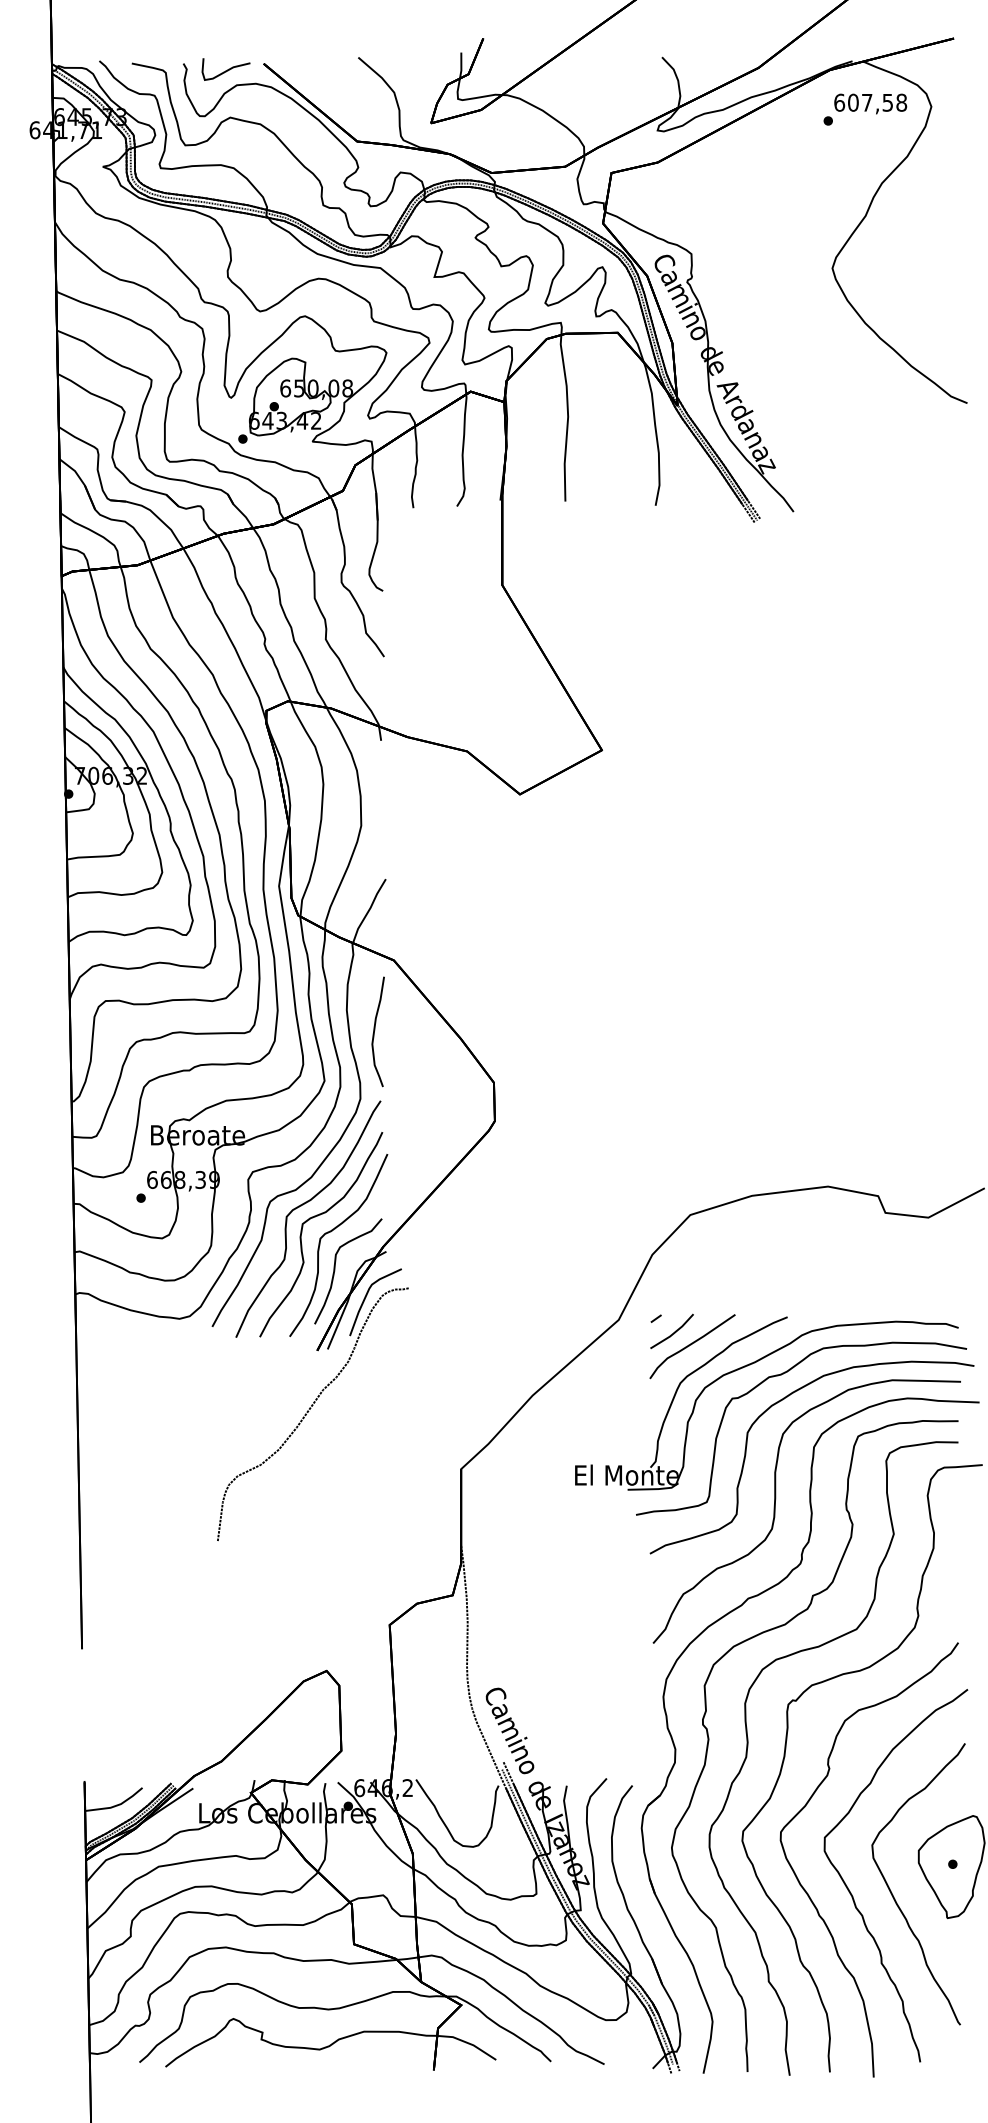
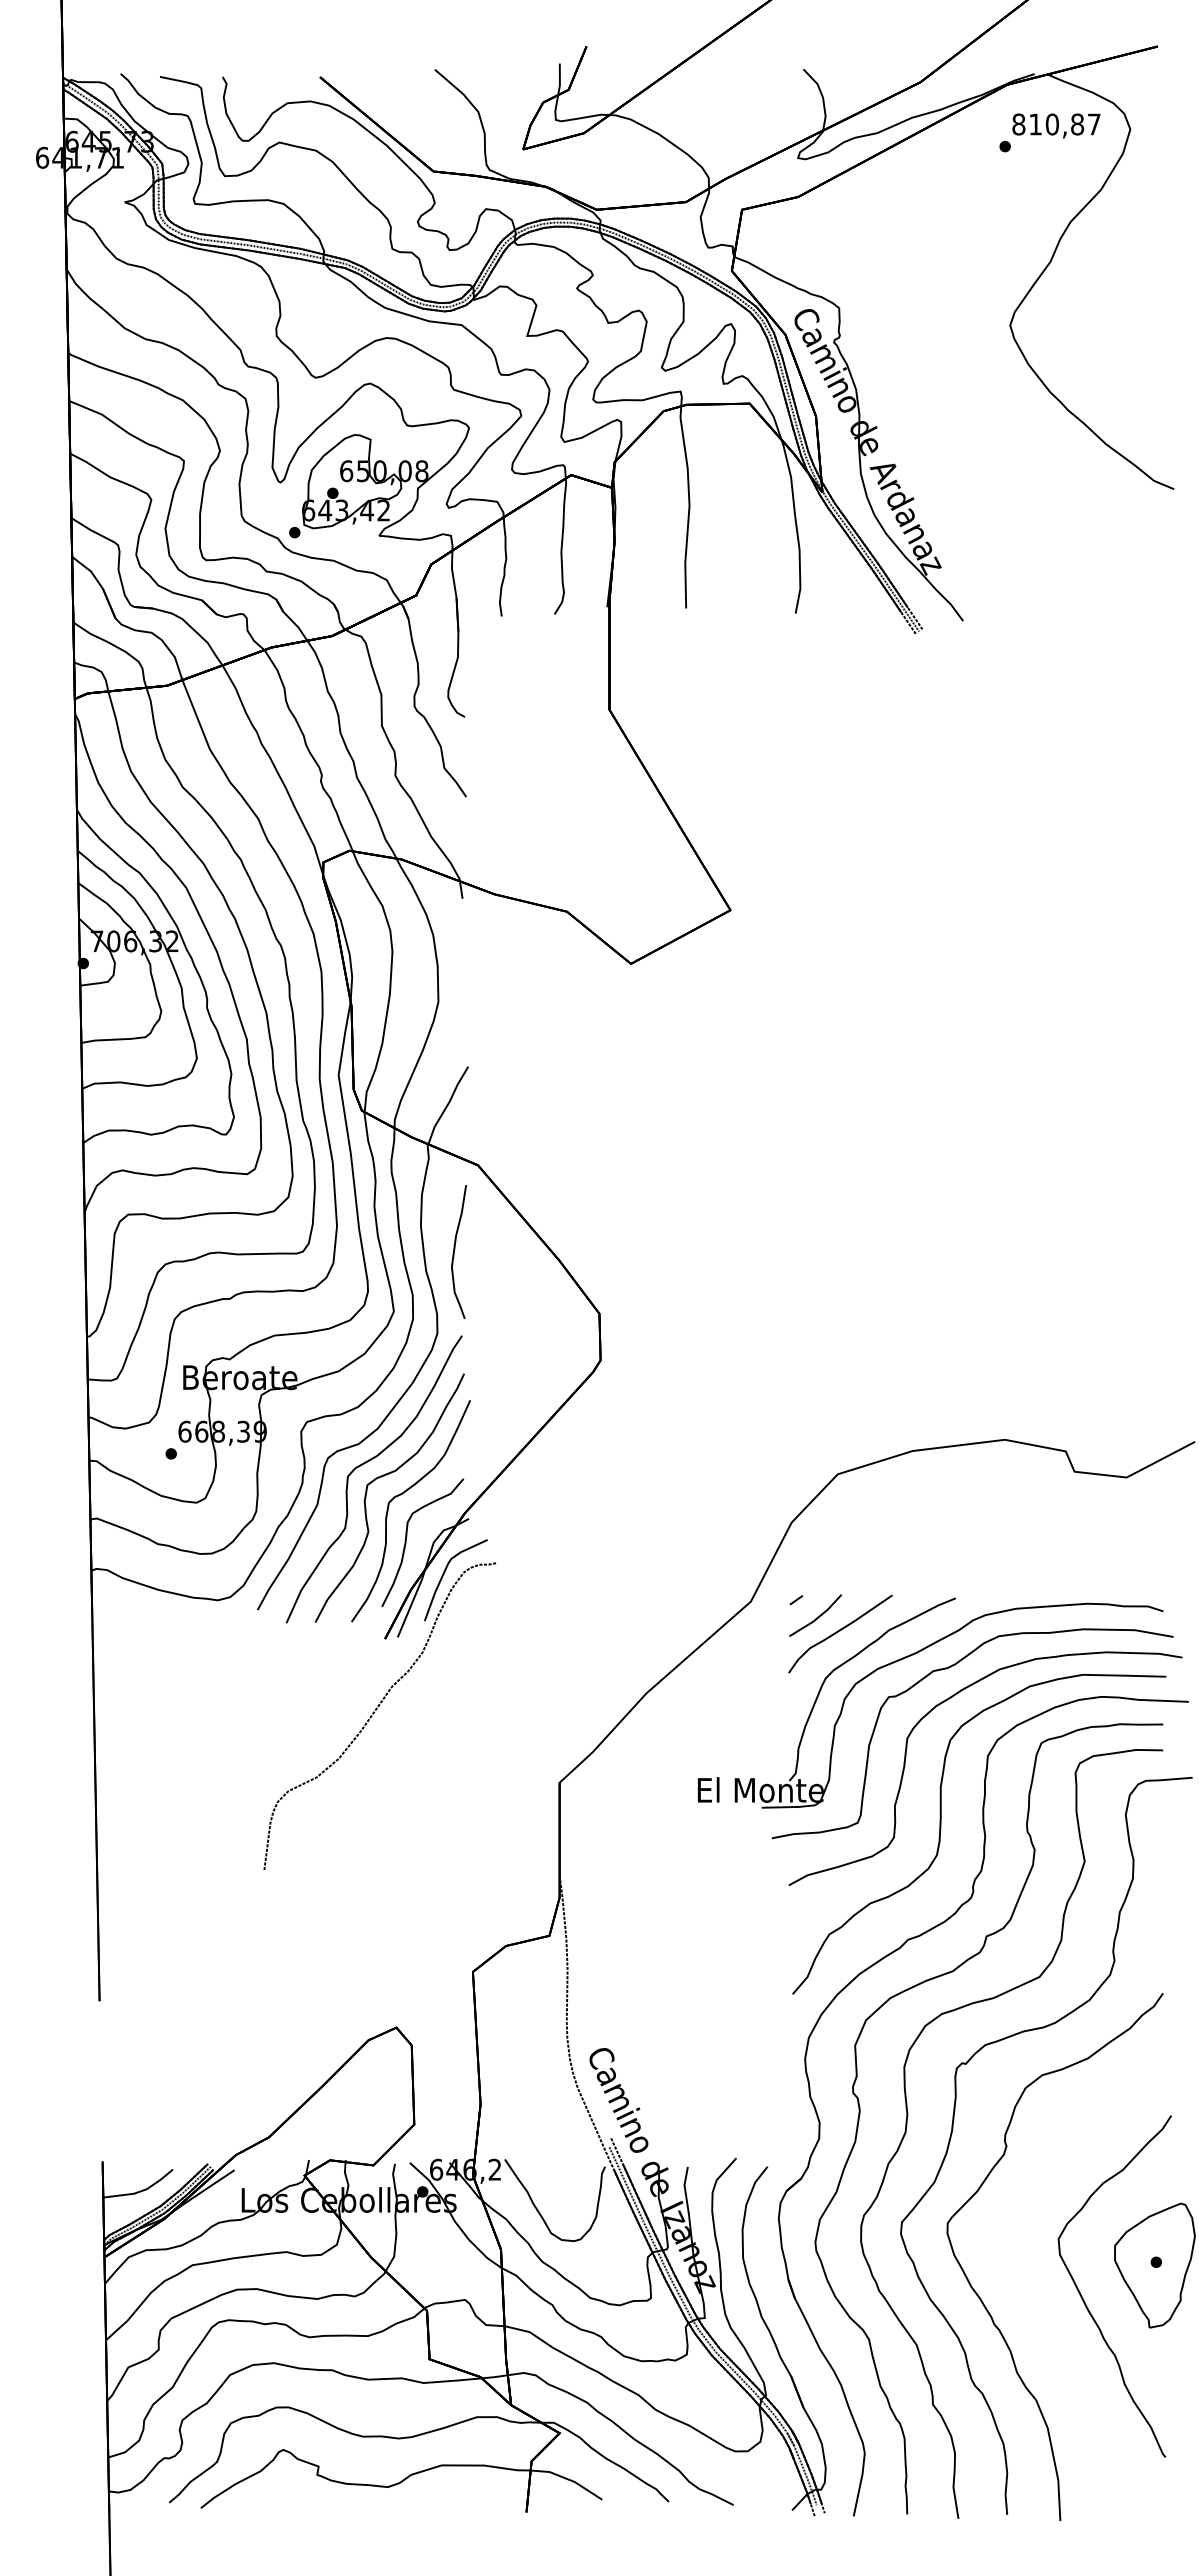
curve: (225, 70) -> (273, 85), removed
text: (870, 102) -> (1056, 124), 607,58 -> 810,87
part: (853, 1896) -> (1035, 2301), removed

